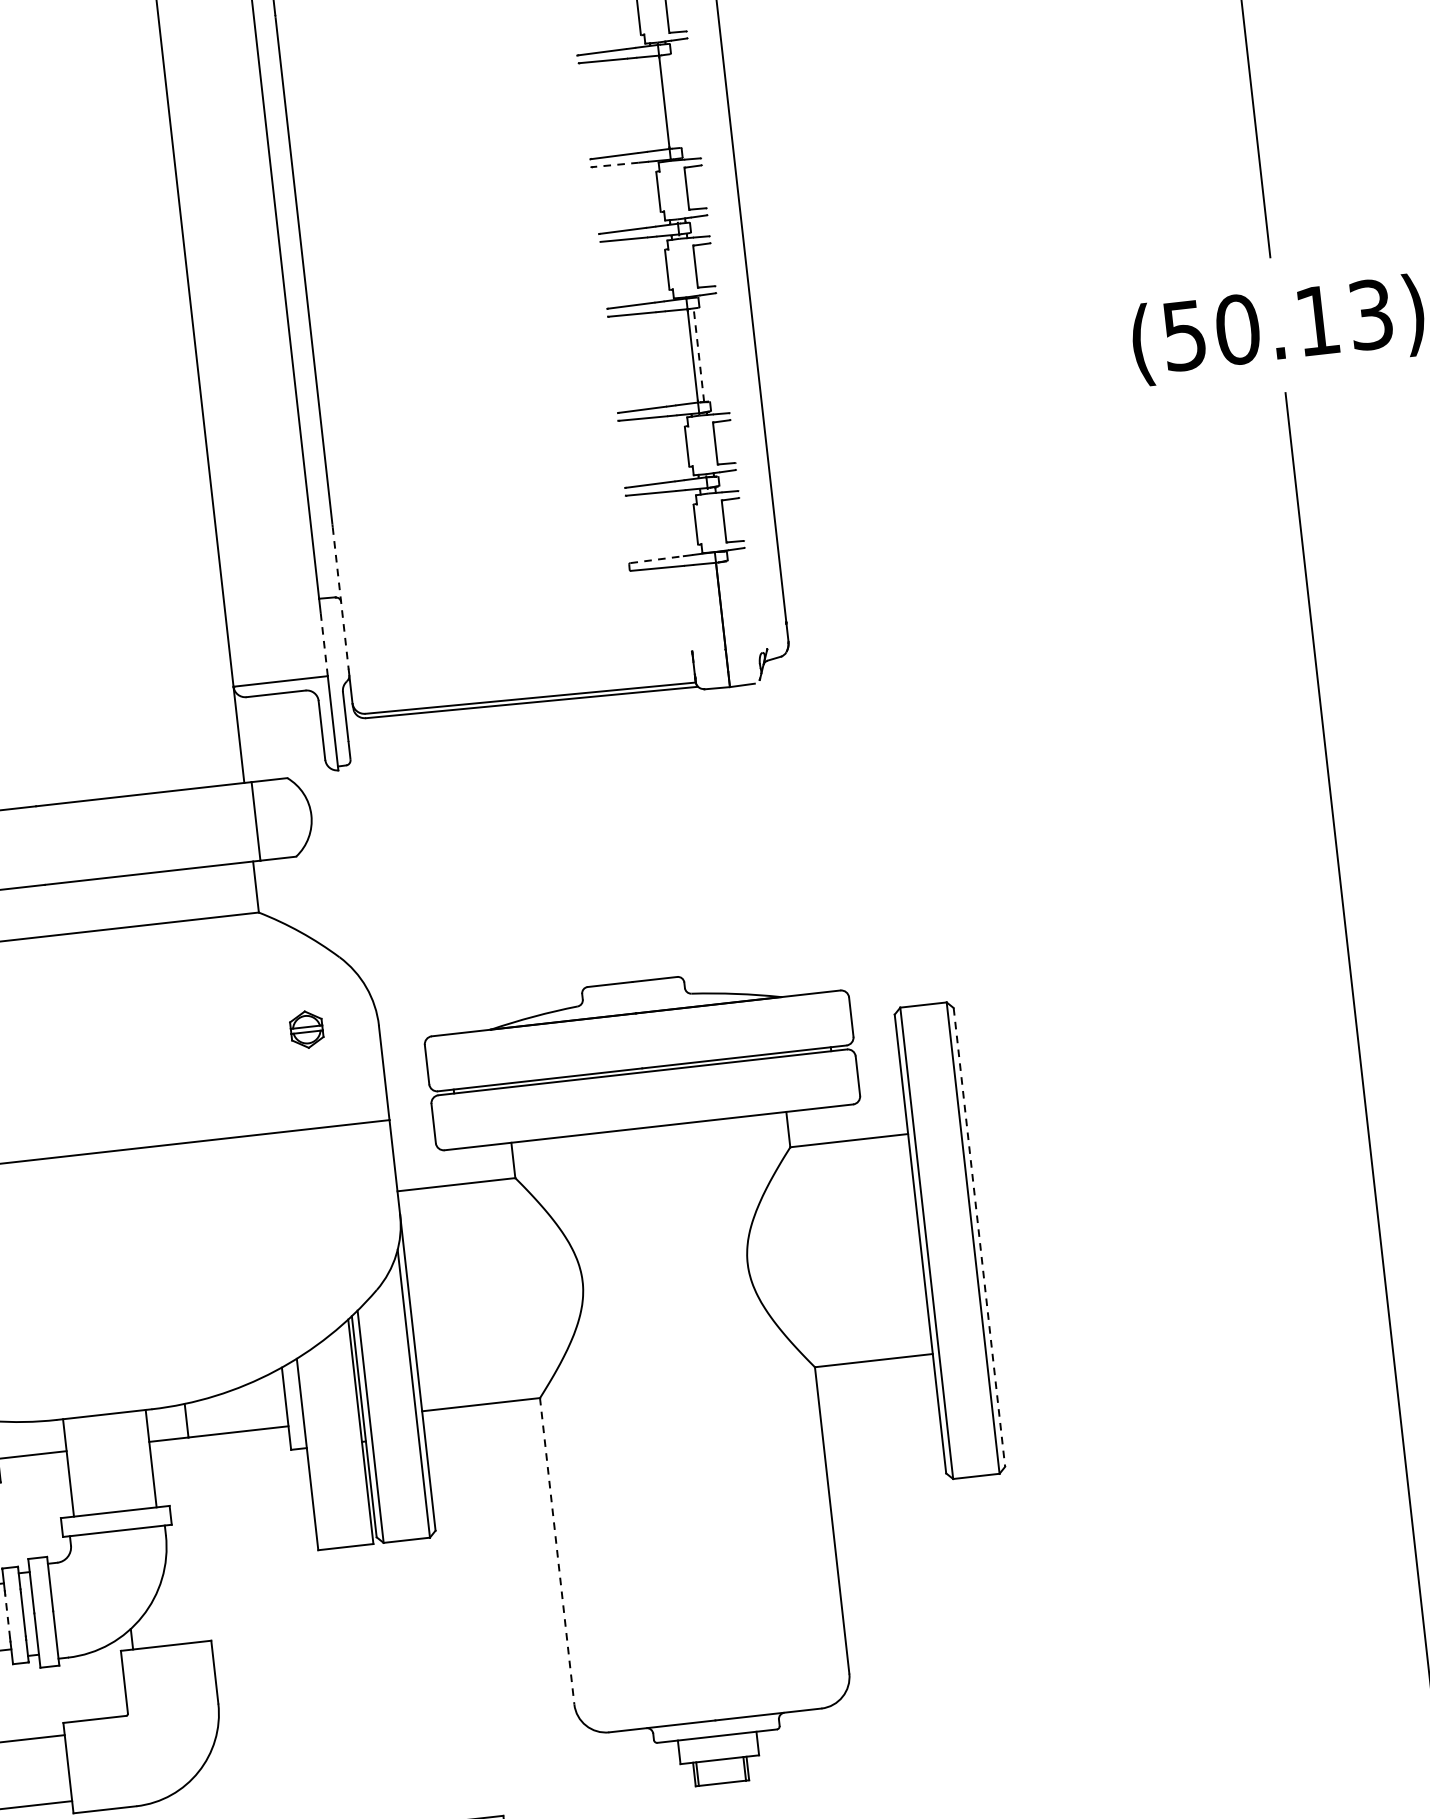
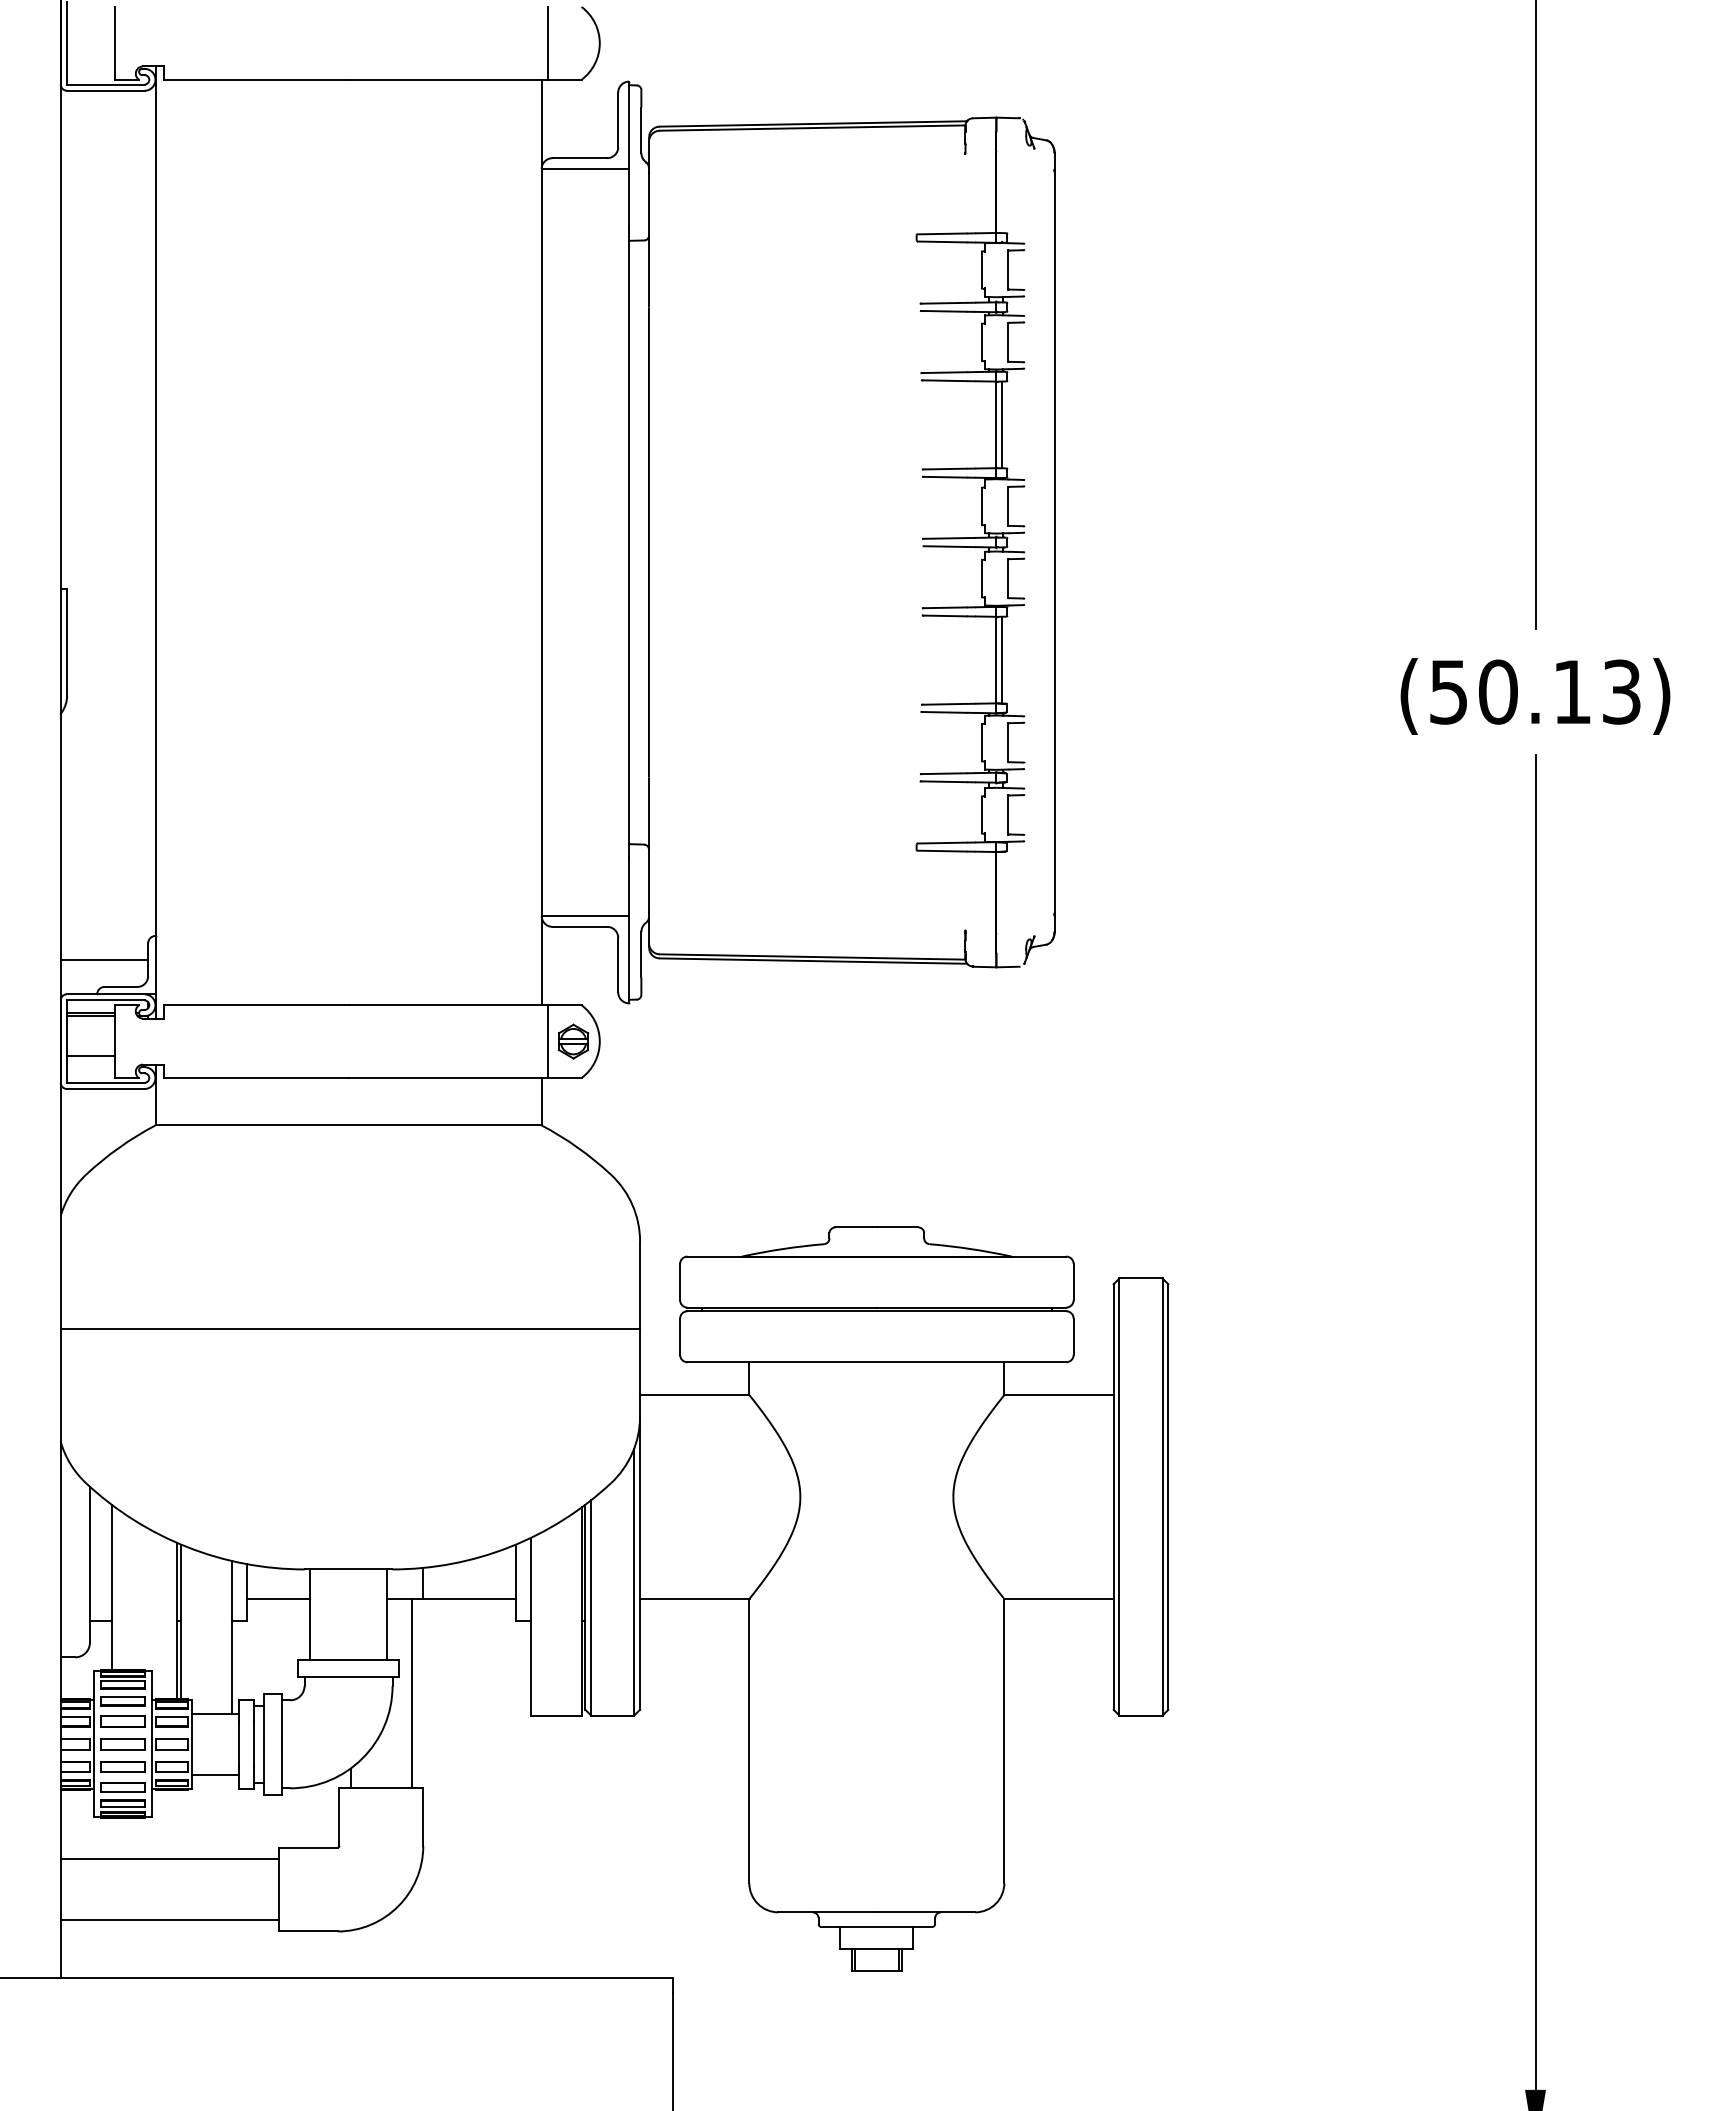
line: (670, 101) -> (1002, 424), added
line: (615, 165) -> (945, 477), dashed -> solid
line: (699, 354) -> (1002, 659), dashed -> solid
line: (656, 560) -> (942, 843), dashed -> solid
line: (340, 598) -> (648, 846), dashed -> solid
line: (324, 643) -> (629, 885), dashed -> solid
part: (306, 1029) -> (573, 1041), moved
line: (979, 1237) -> (1168, 1497), dashed -> solid
line: (187, 1540) -> (411, 1693), added
line: (557, 1551) -> (749, 1741), dashed -> solid
line: (7, 1615) -> (239, 1743), dashed -> solid

